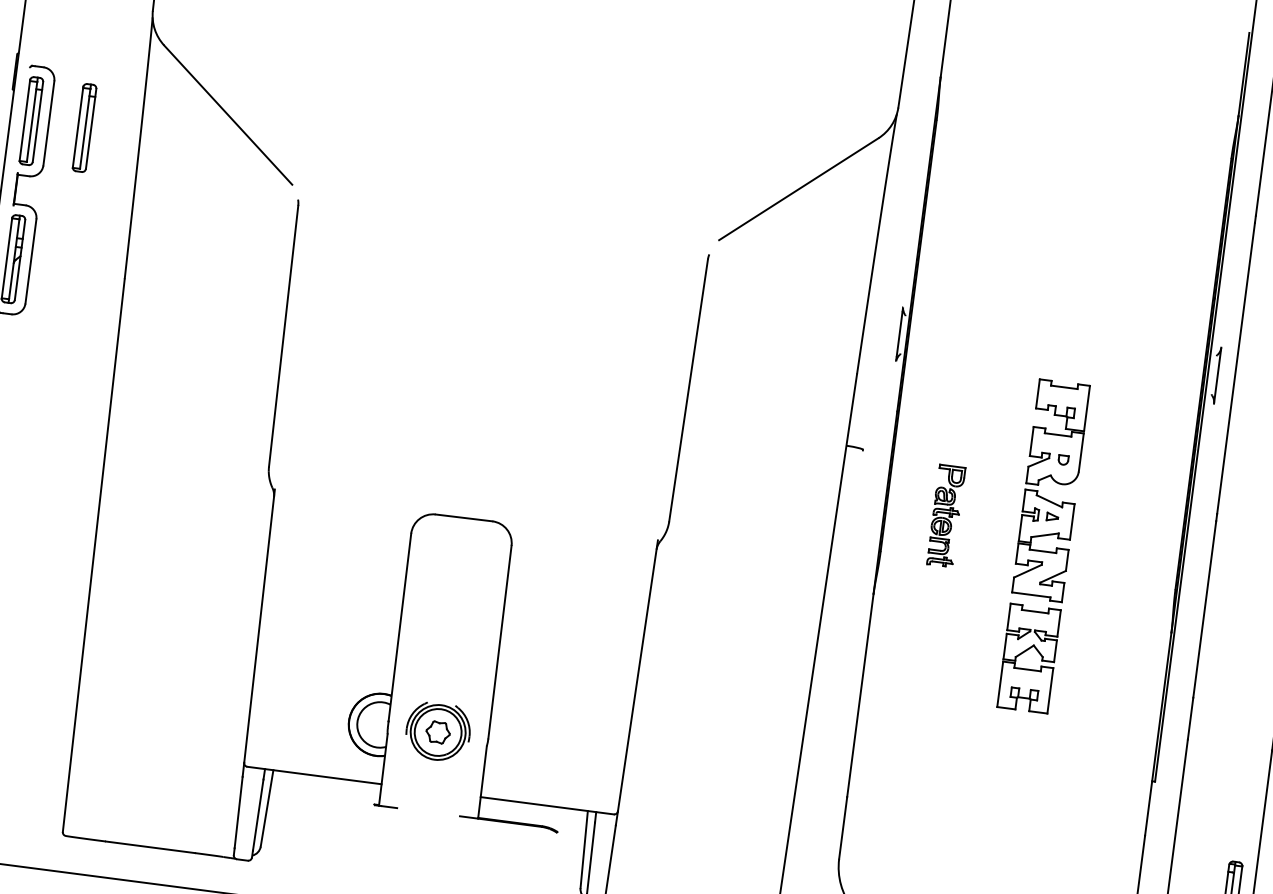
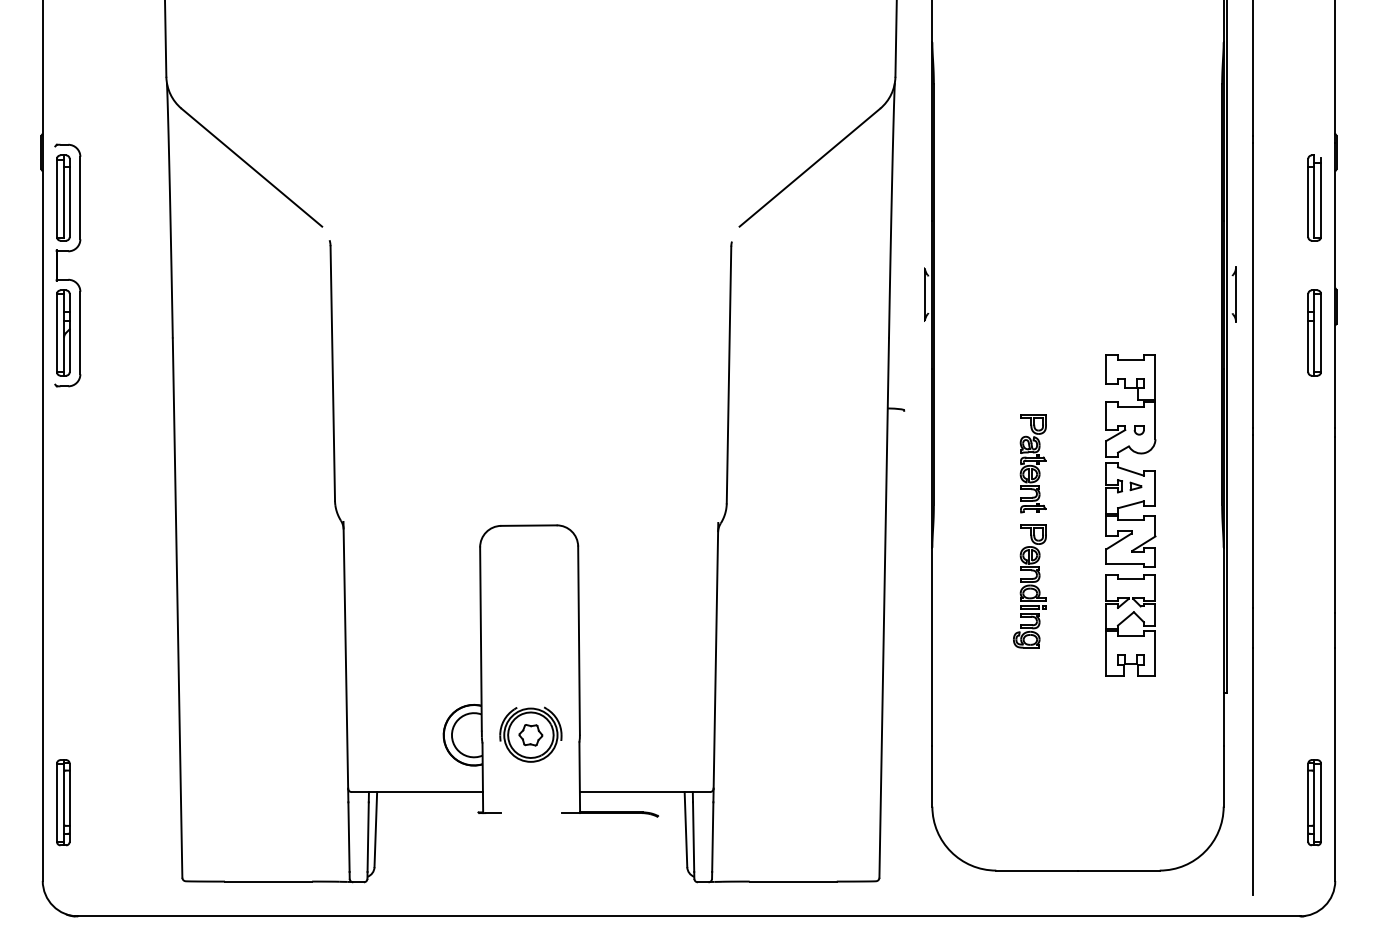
part: (84, 127) -> (115, 197), removed
part: (945, 515) -> (1032, 463), moved
part: (1043, 546) -> (1130, 515), moved
part: (967, 646) -> (1029, 586), added

